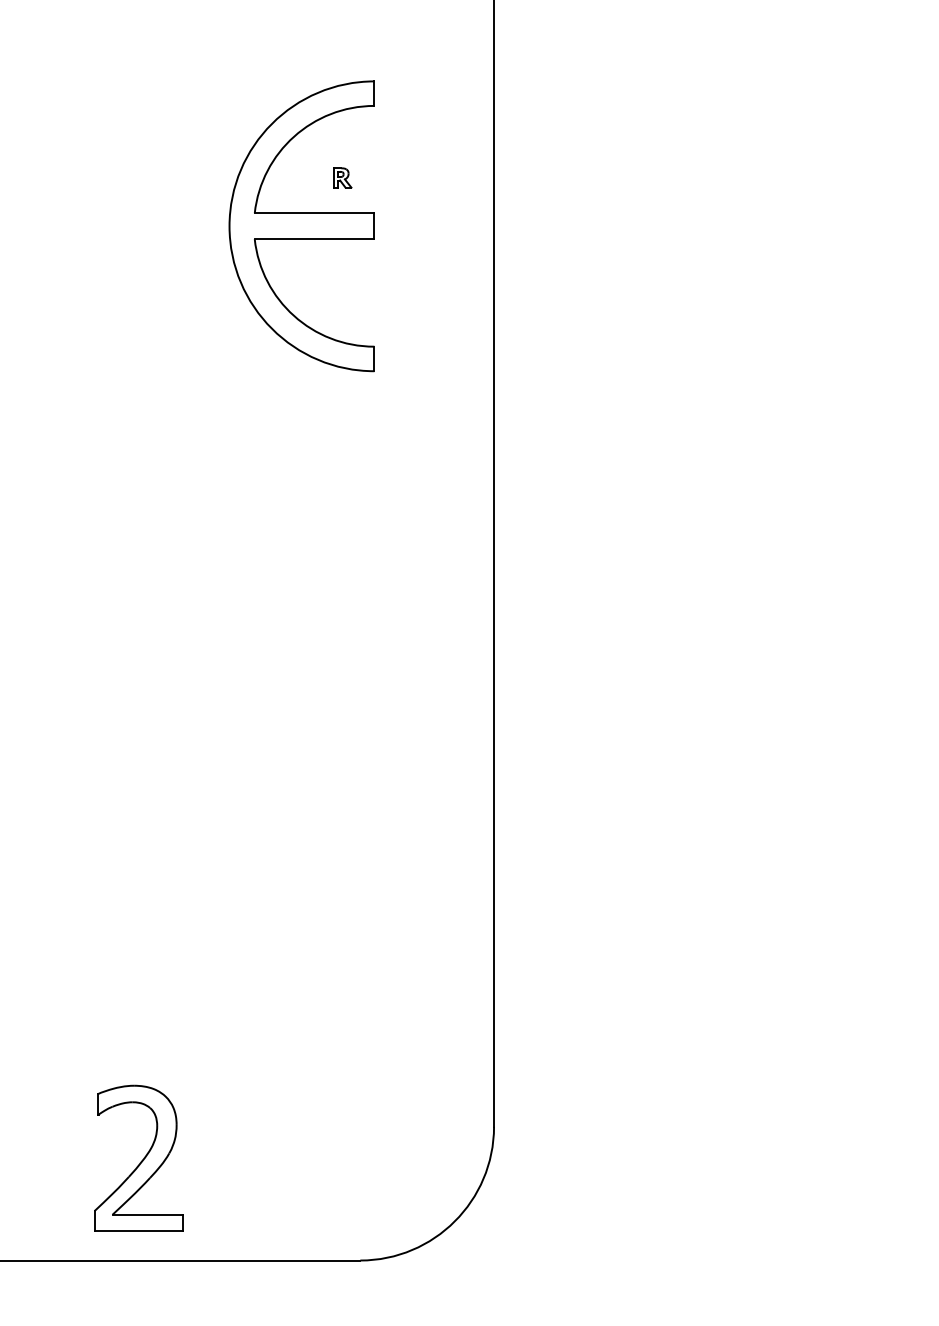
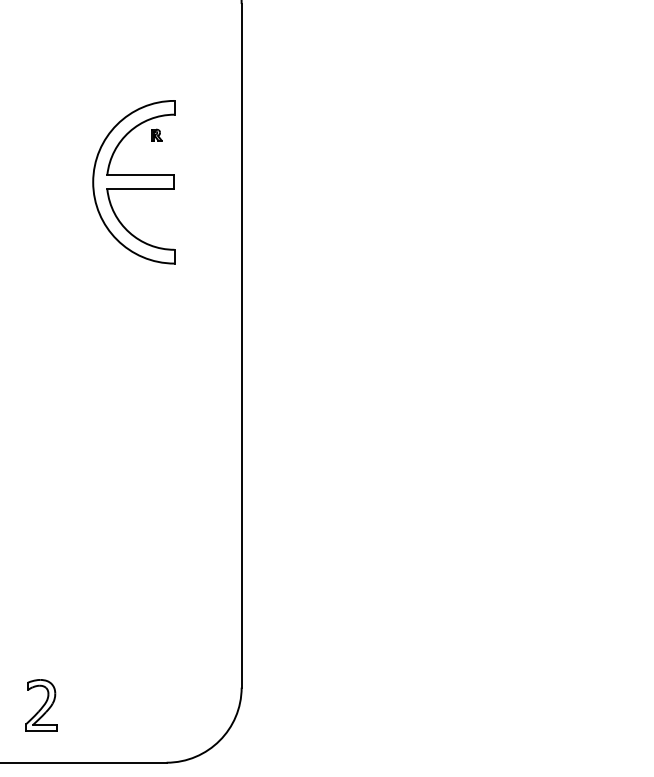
part: (342, 176) -> (156, 134), moved
part: (137, 1158) -> (41, 705), size x0.62

